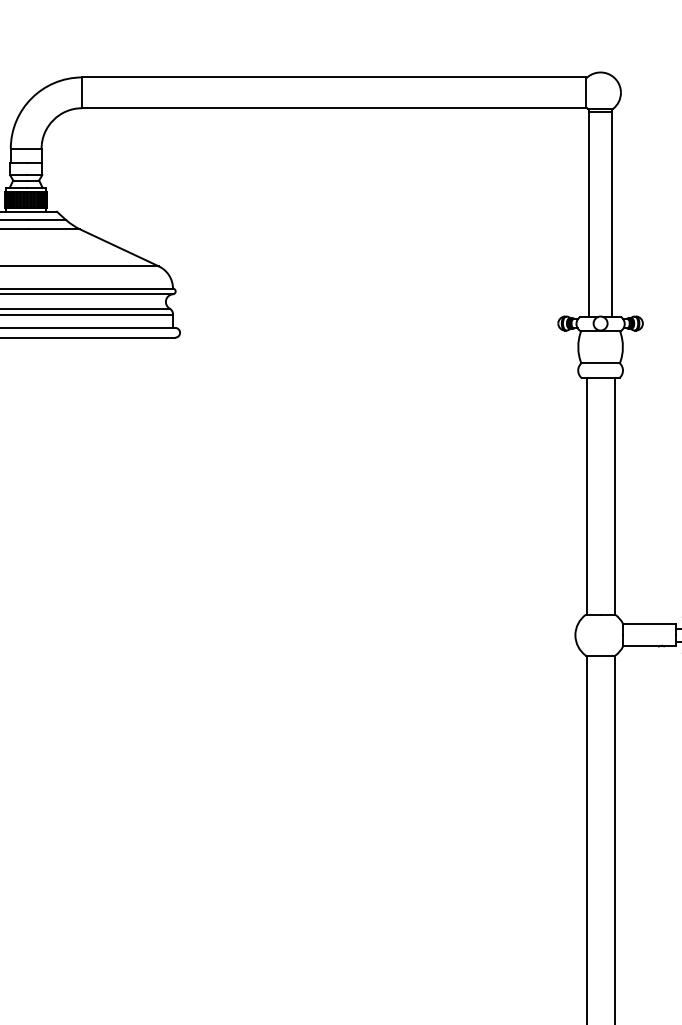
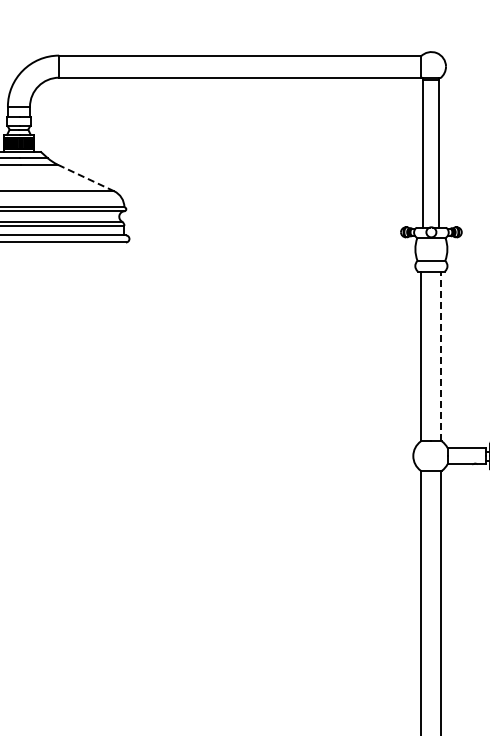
line: (118, 247) -> (85, 177), solid -> dashed
line: (614, 496) -> (441, 356), solid -> dashed

